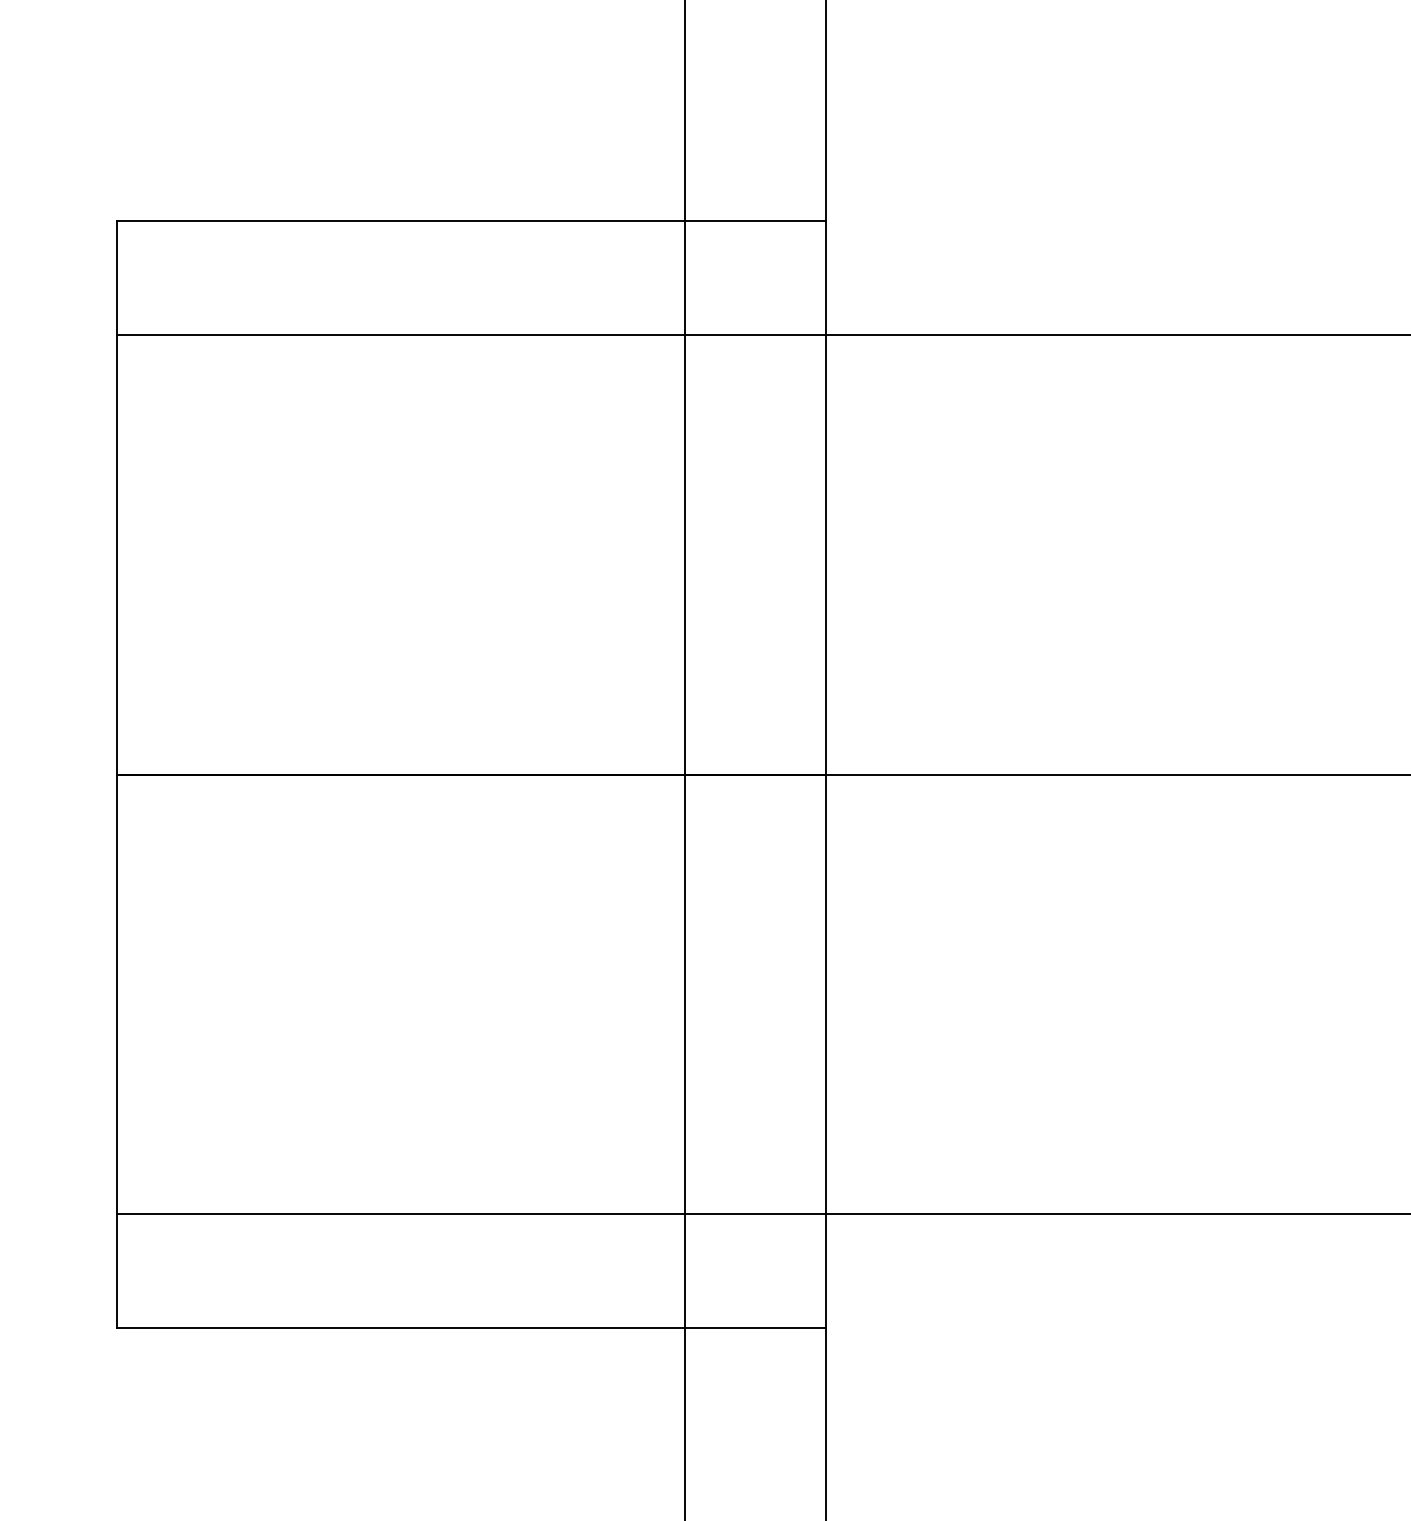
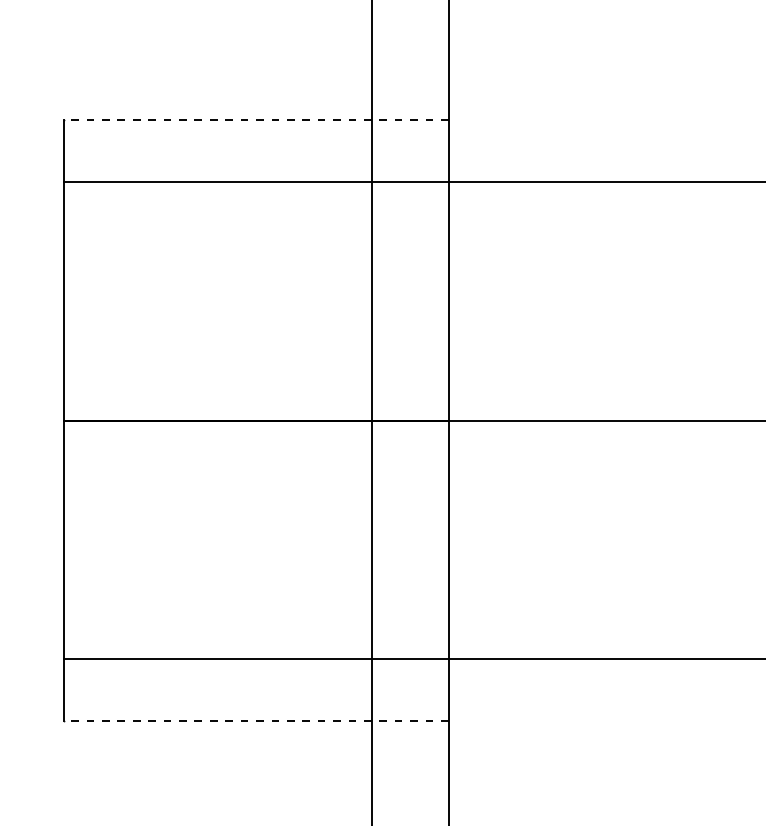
line: (472, 221) -> (256, 120), solid -> dashed
line: (472, 1328) -> (256, 721), solid -> dashed

